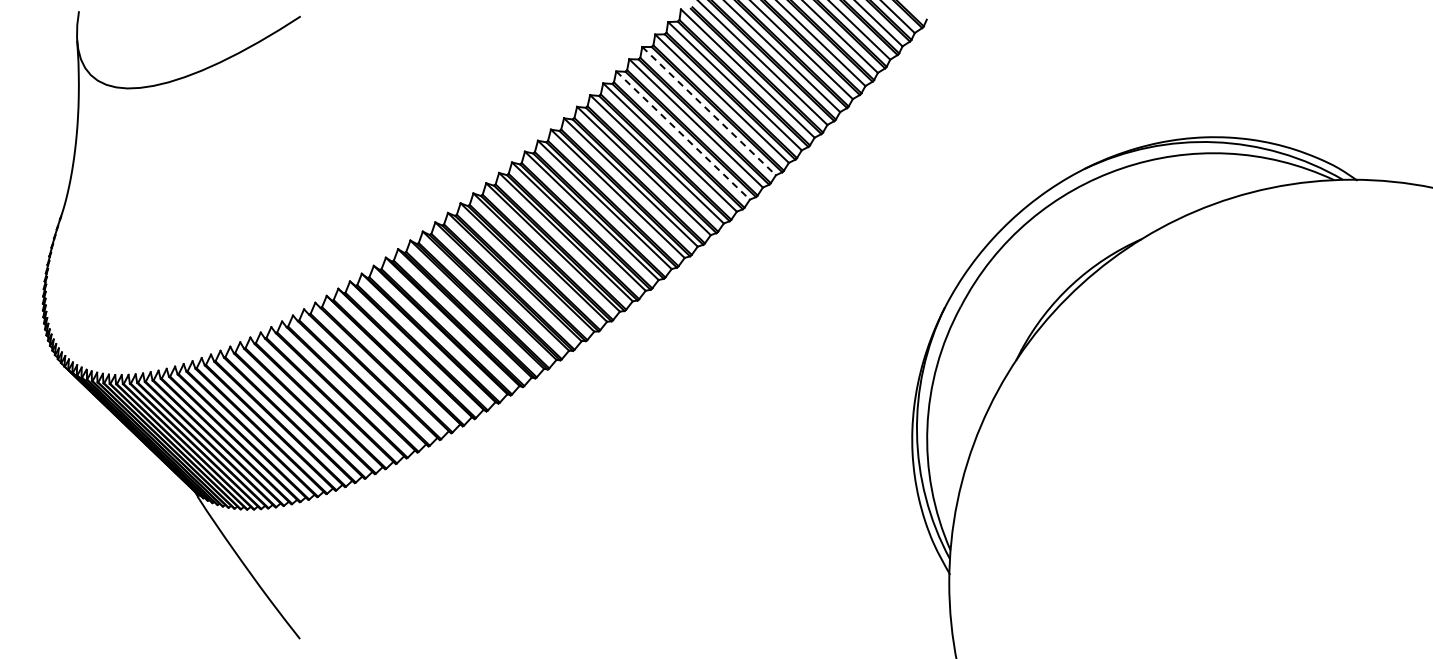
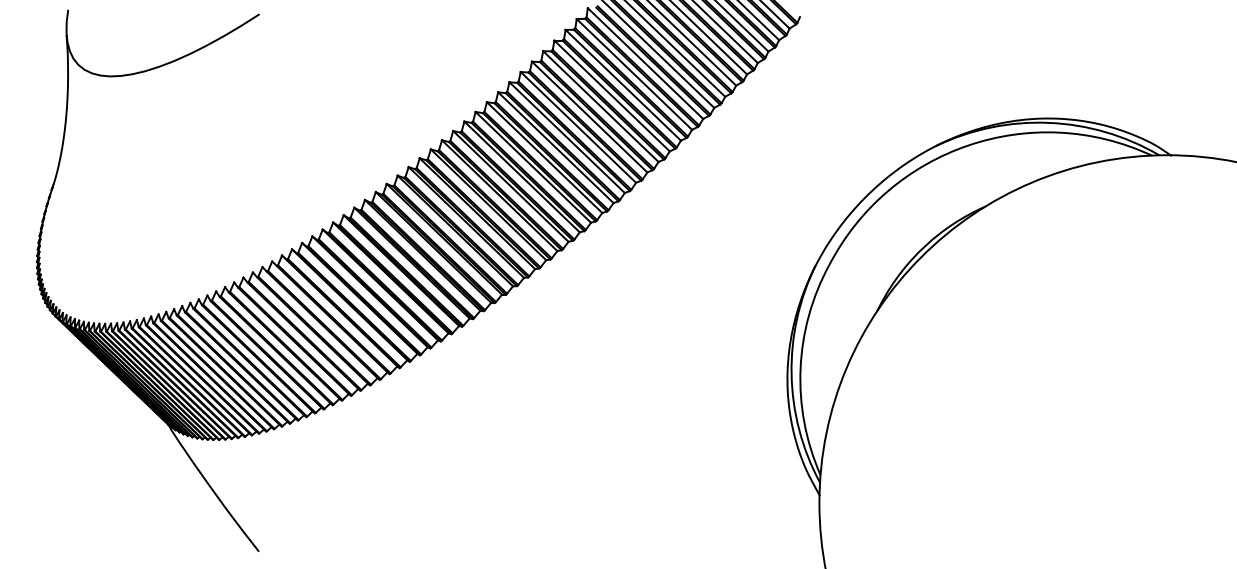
line: (709, 111) -> (612, 96), dashed -> solid
line: (683, 135) -> (590, 117), dashed -> solid

